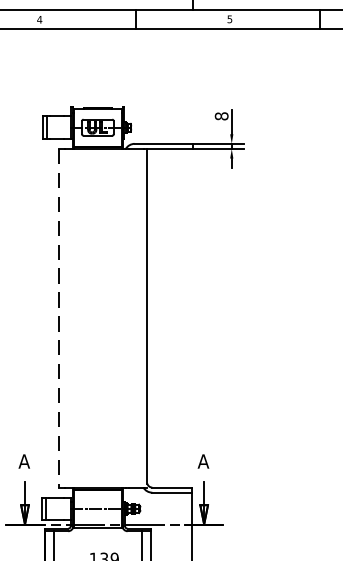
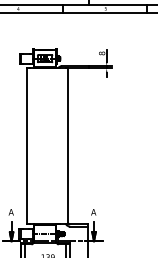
line: (59, 318) -> (27, 146), dashed -> solid

